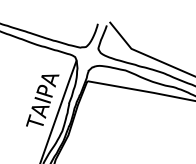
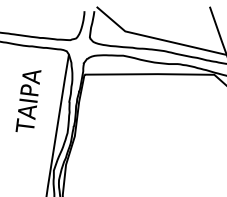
text: (42, 99) -> (28, 100), moved

